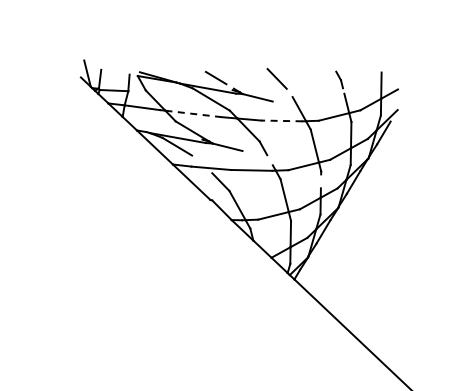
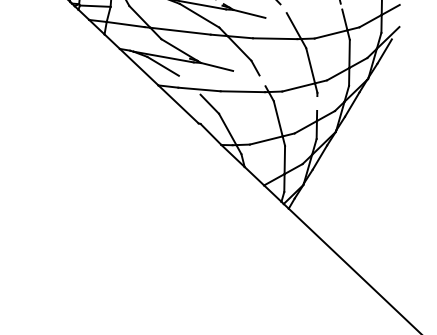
line: (194, 114) -> (181, 31), dashed -> solid
line: (281, 120) -> (274, 38), dashed -> solid

